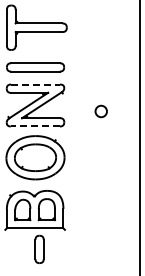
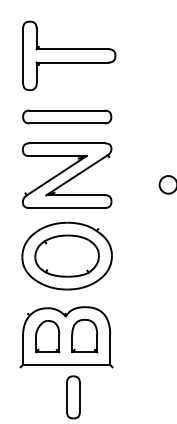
line: (36, 84) -> (68, 143), dashed -> solid
line: (35, 126) -> (67, 207), dashed -> solid

